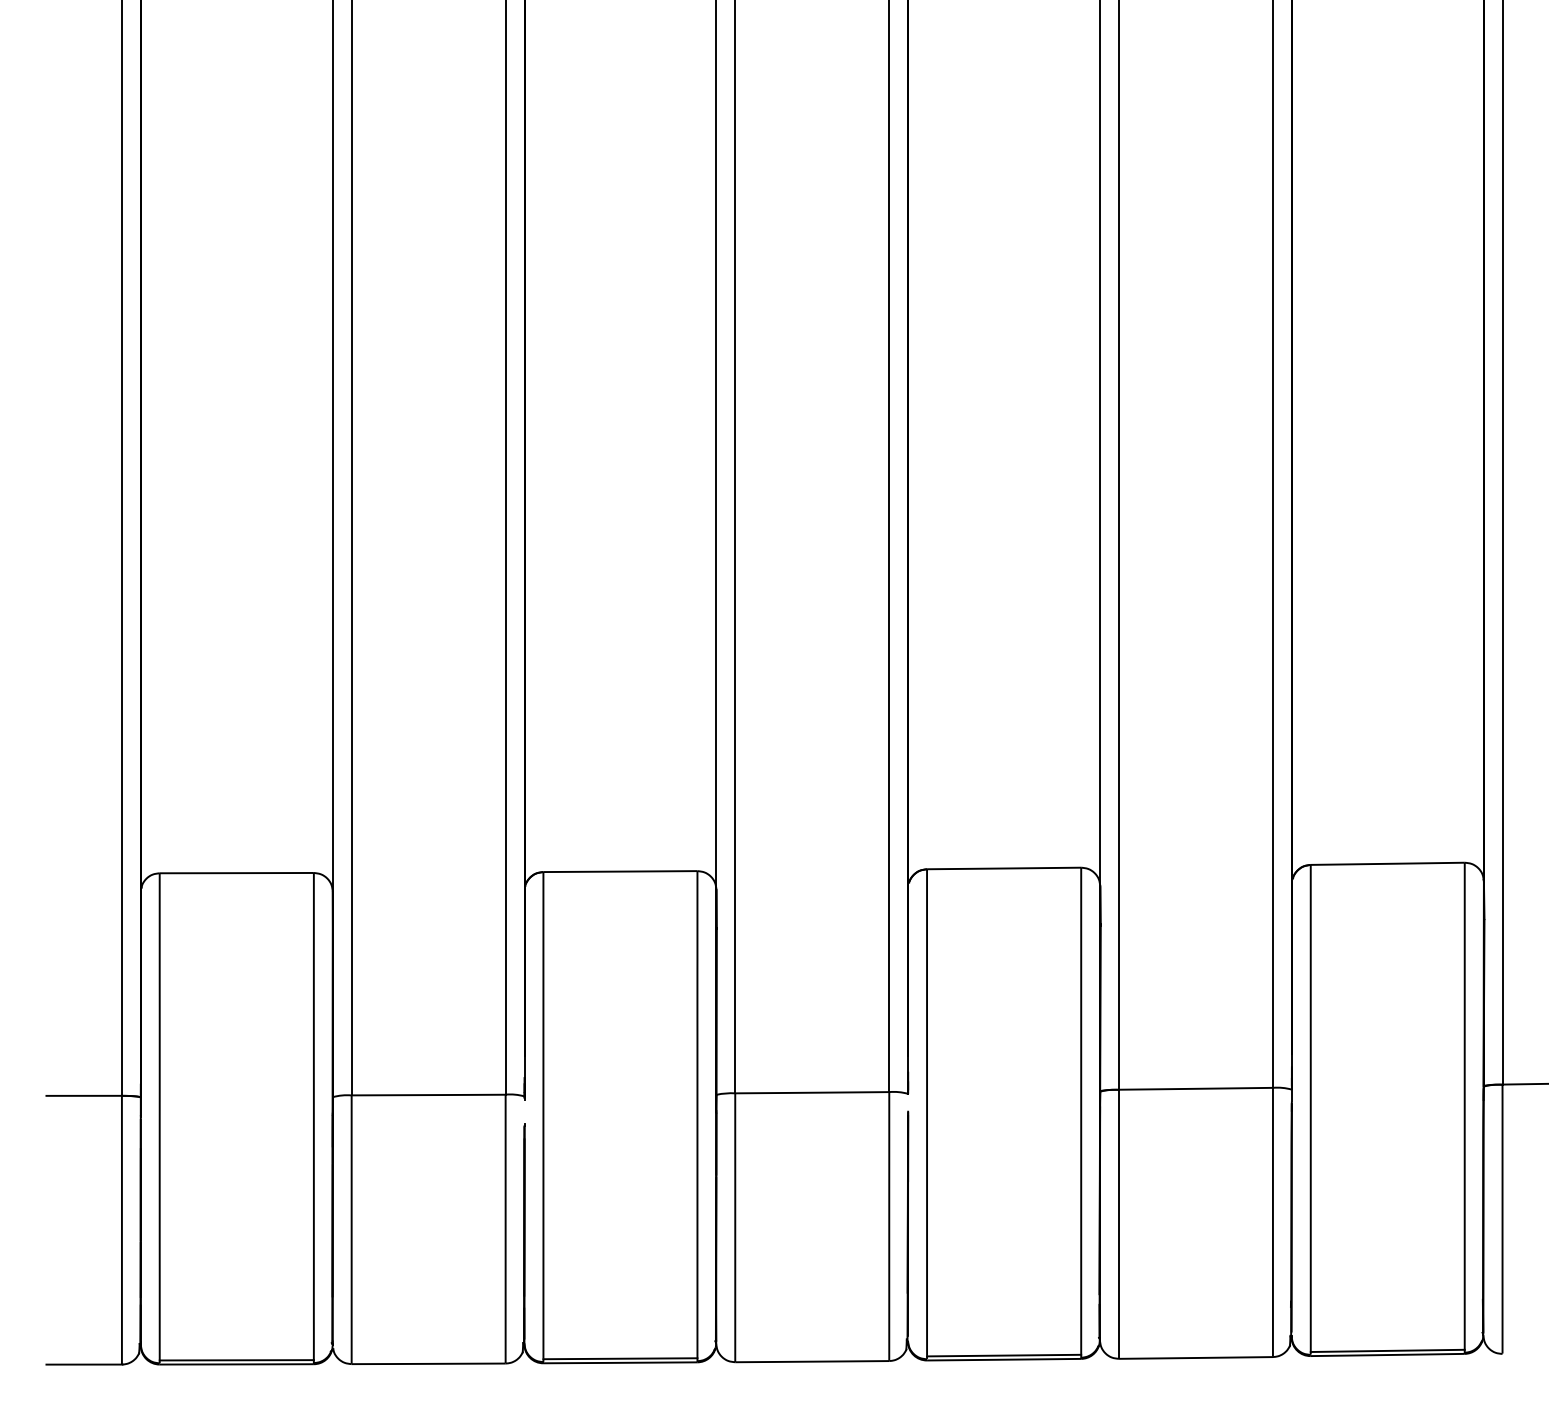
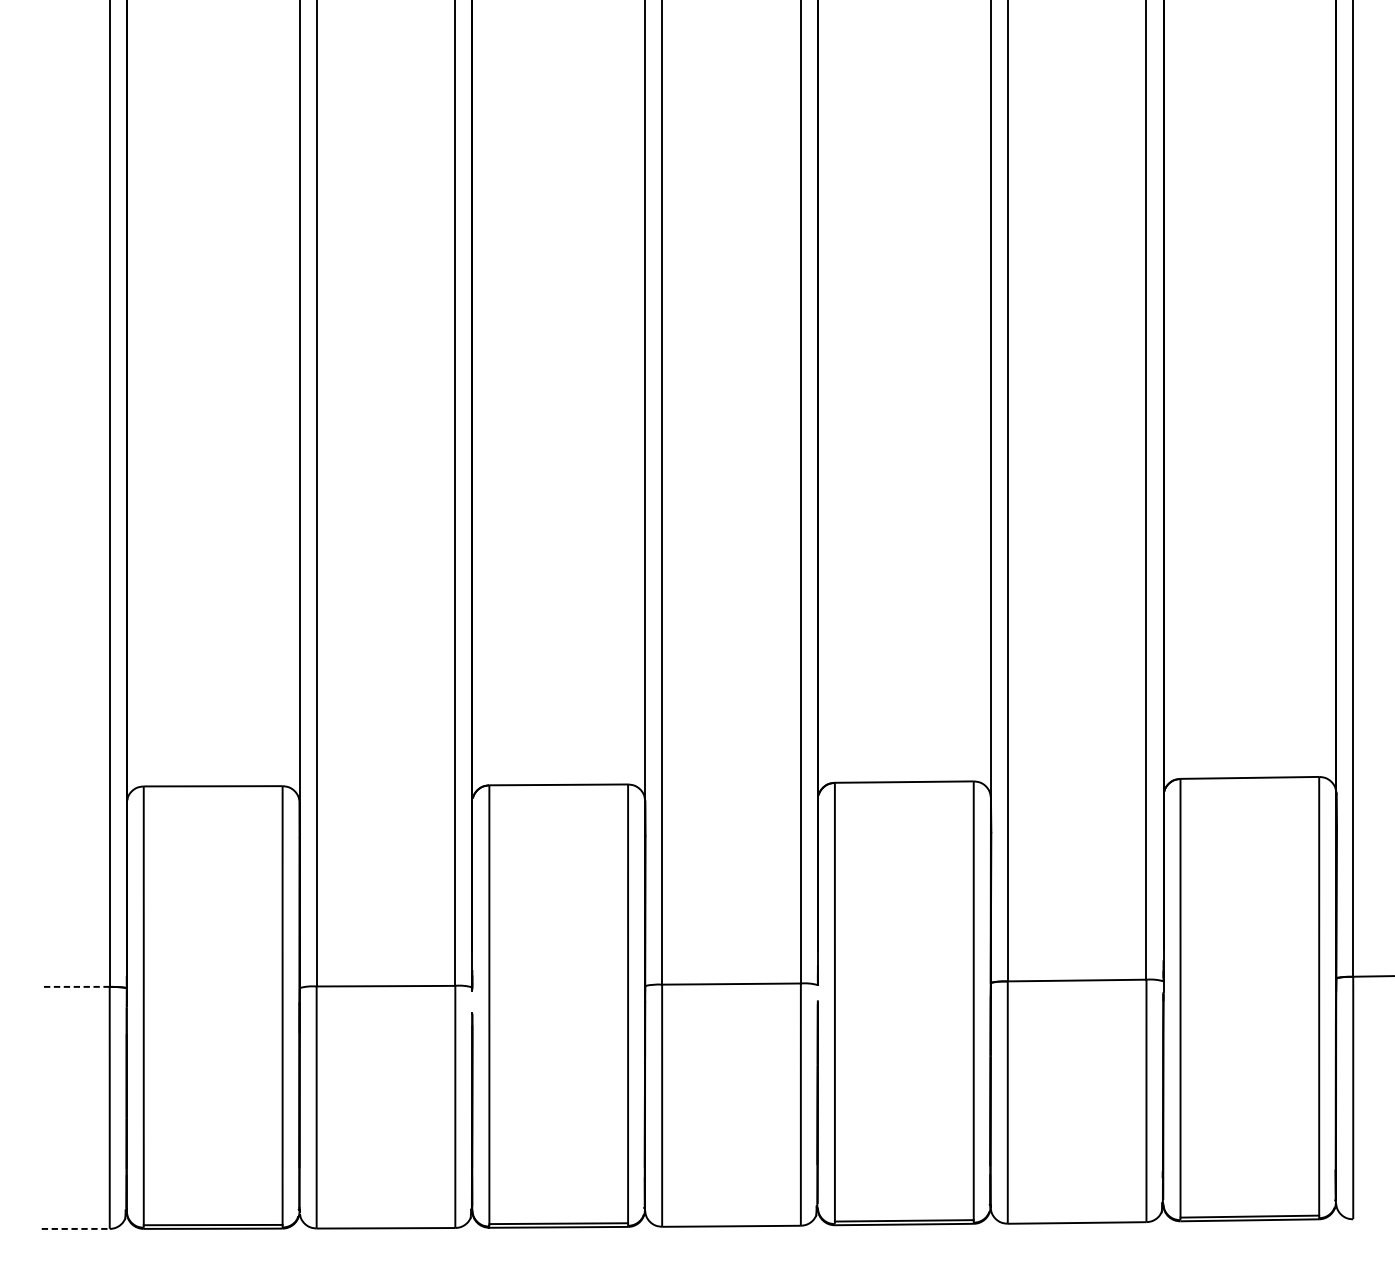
line: (84, 1095) -> (76, 986), solid -> dashed
line: (84, 1364) -> (76, 1228), solid -> dashed

